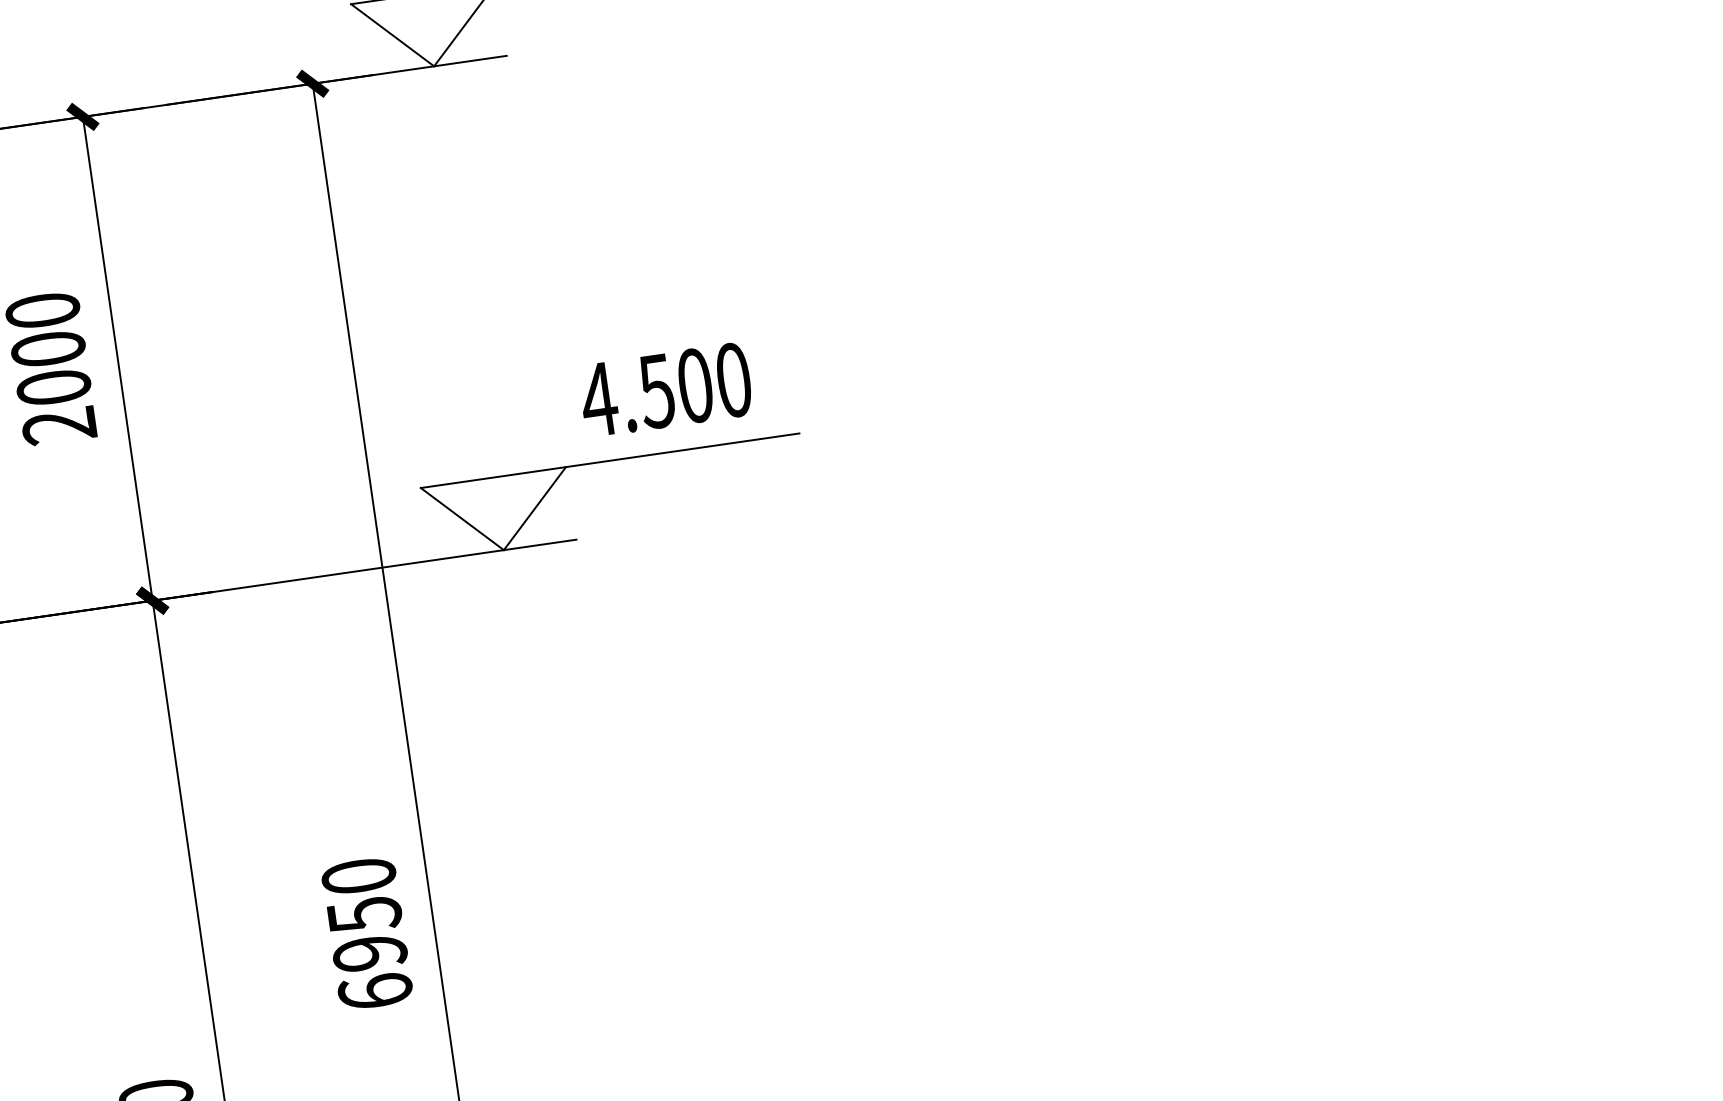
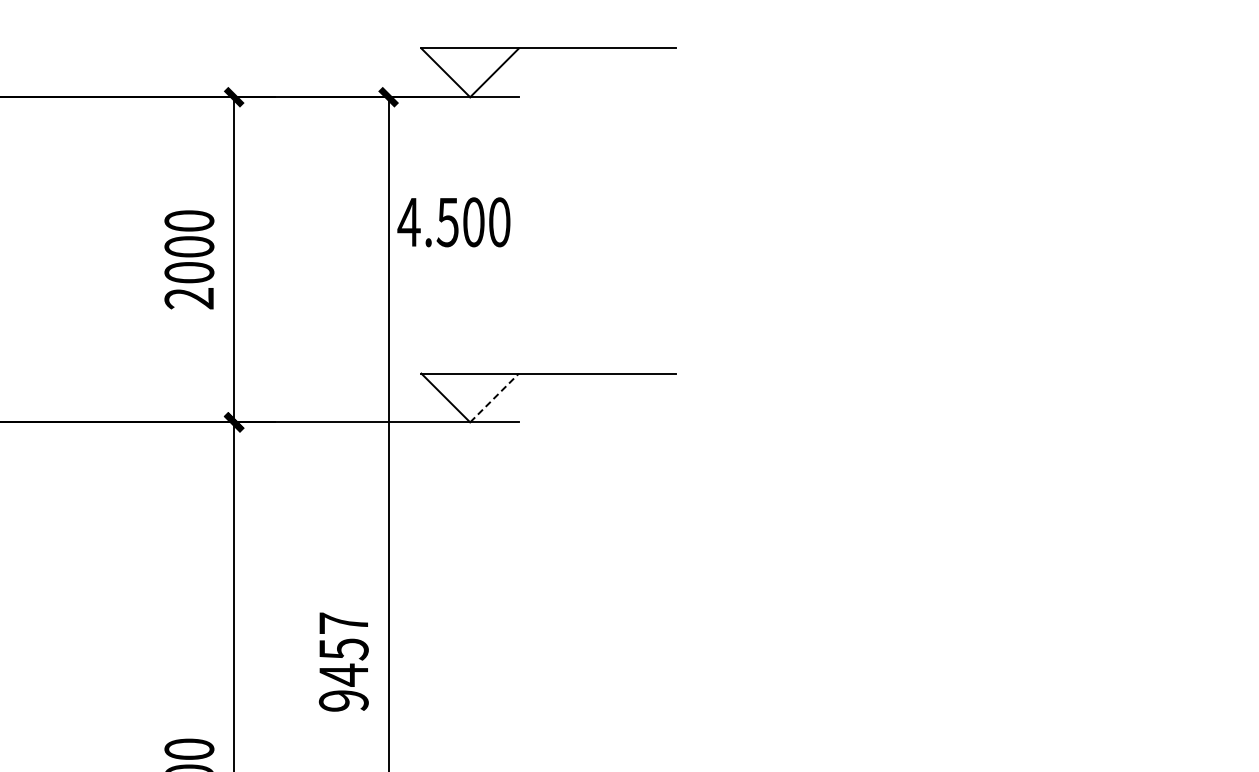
text: (665, 390) -> (453, 222), moved
line: (534, 507) -> (494, 397), solid -> dashed
text: (366, 933) -> (343, 661), 6950 -> 9457

